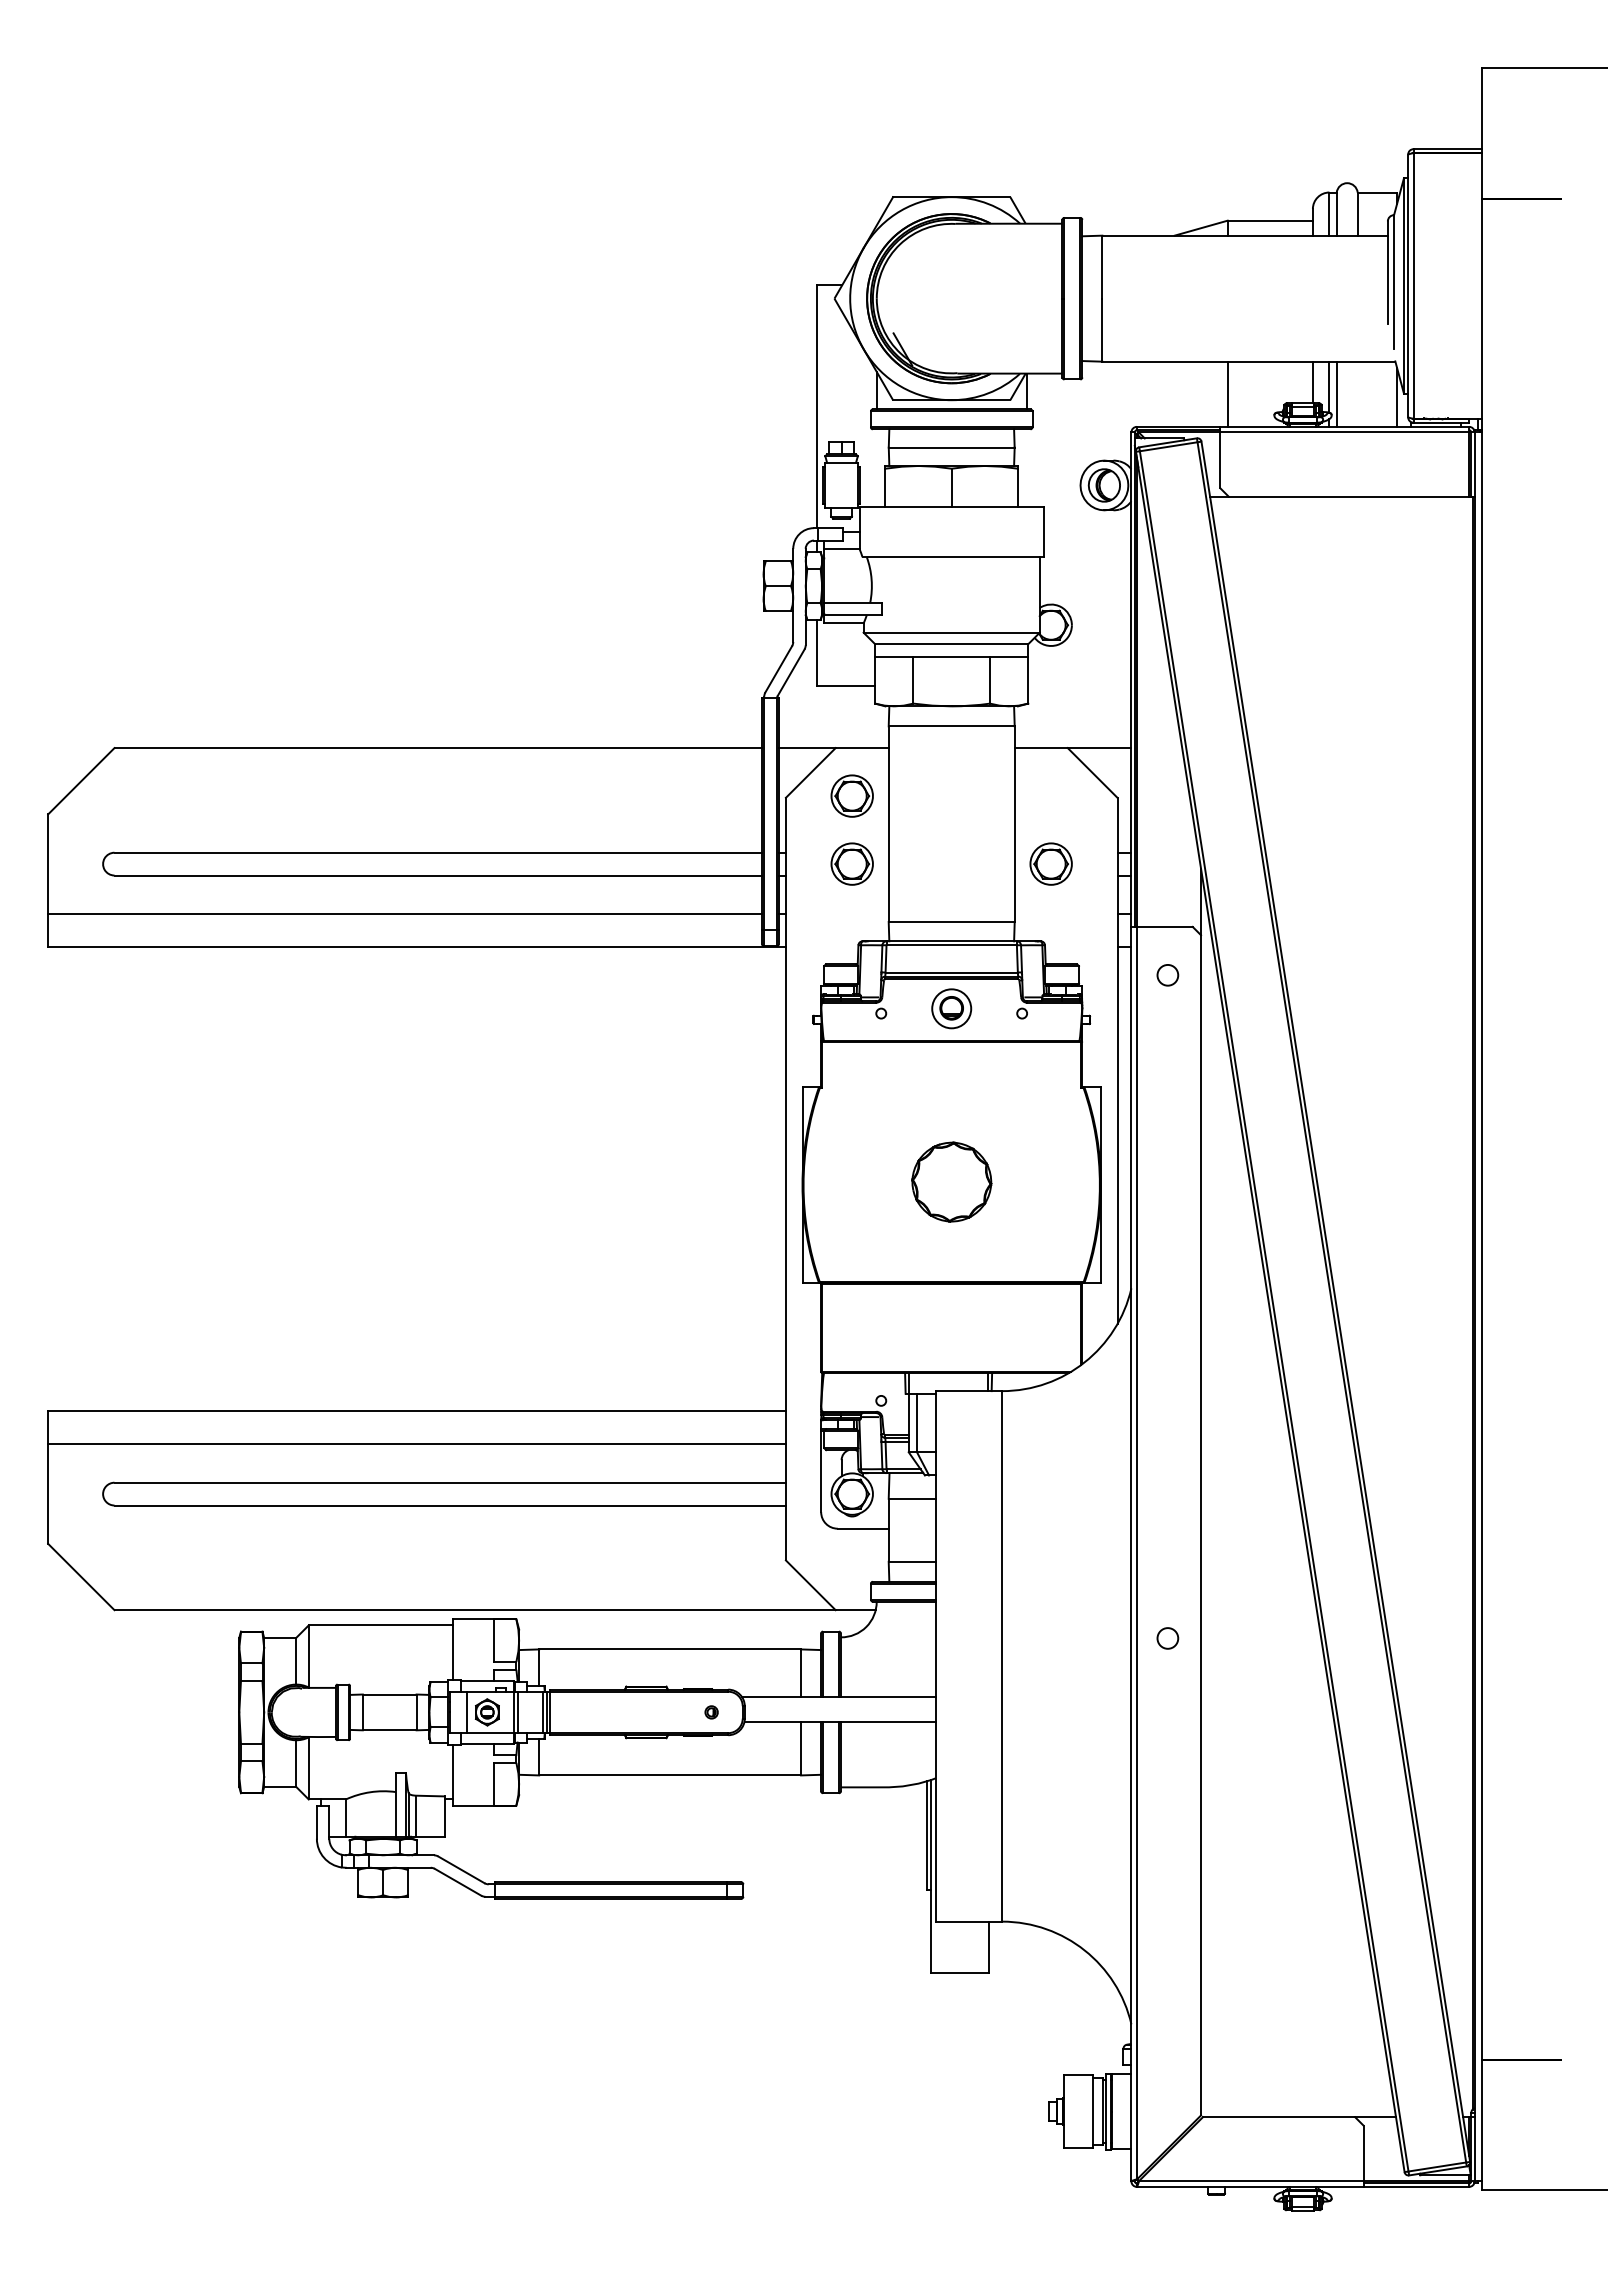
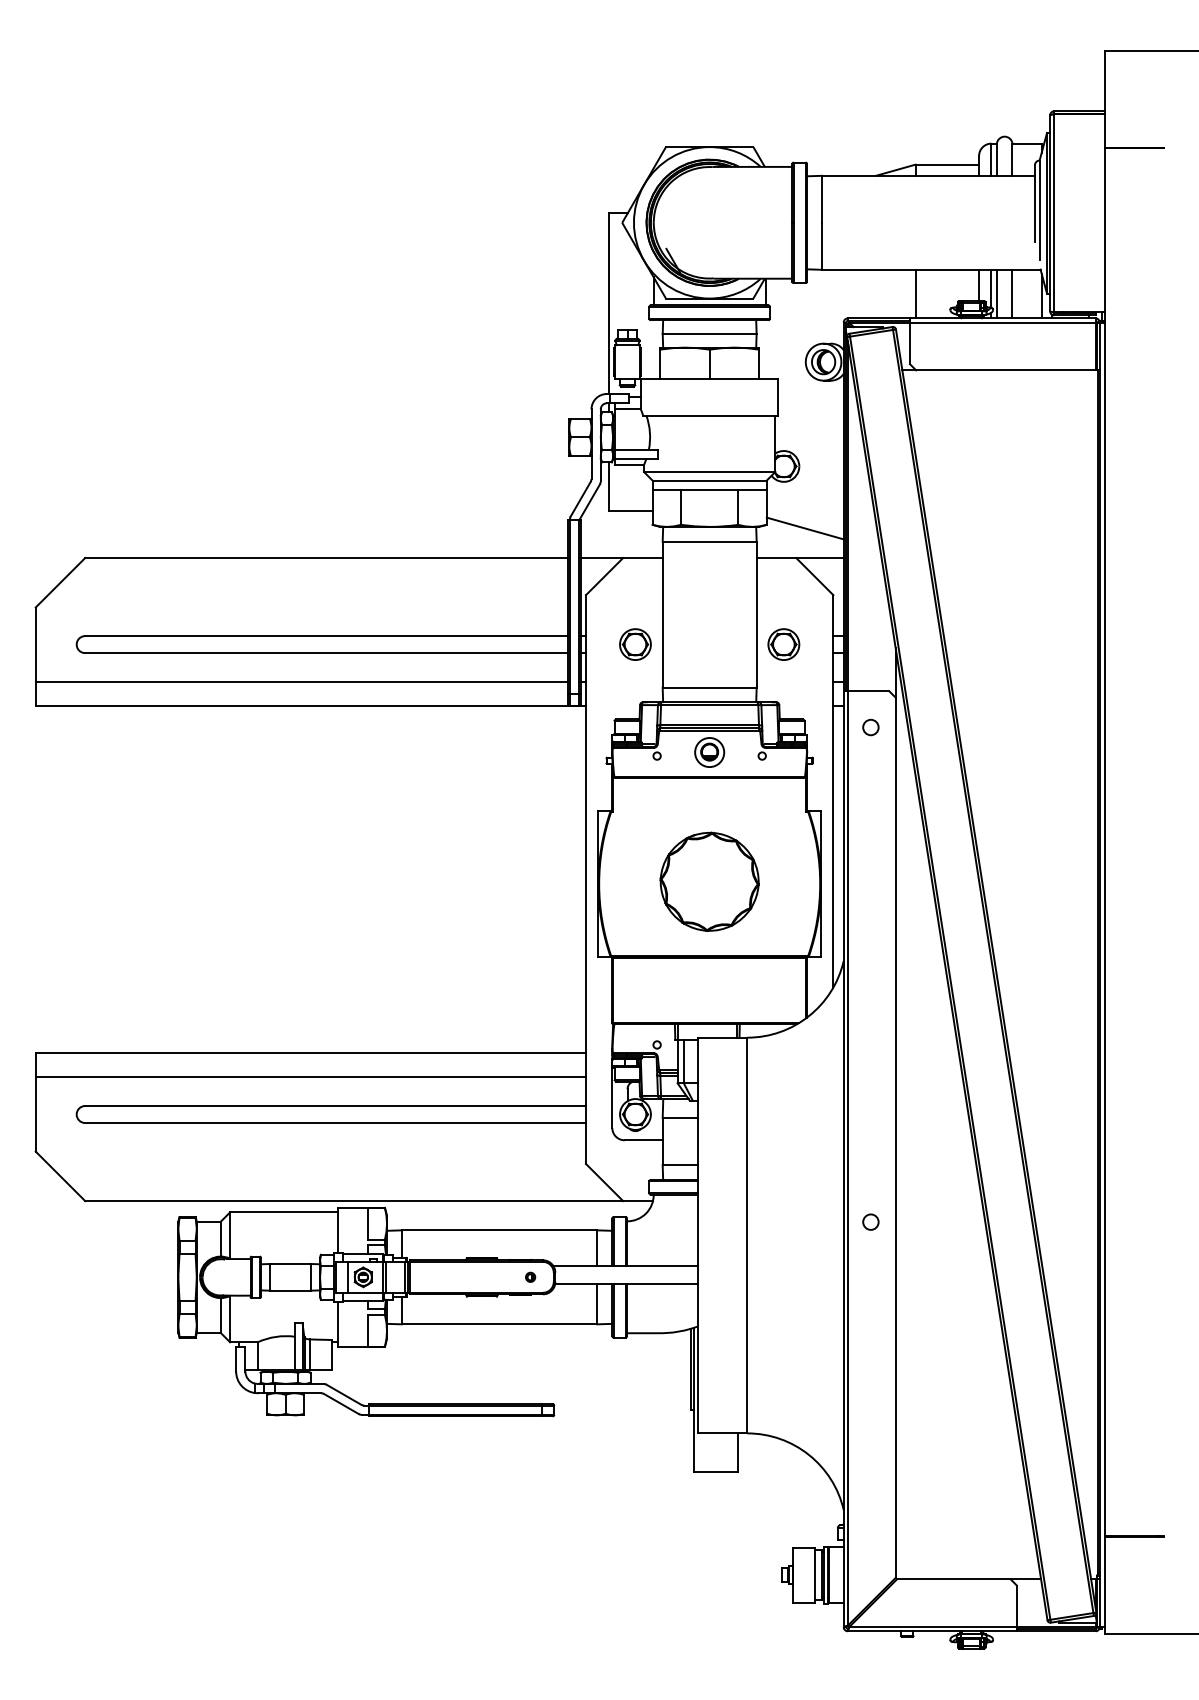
line: (1357, 393) -> (1012, 293), added
line: (1079, 708) -> (804, 528), added
part: (851, 795) -> (634, 593), removed
part: (951, 1181) -> (709, 881), size x1.67

